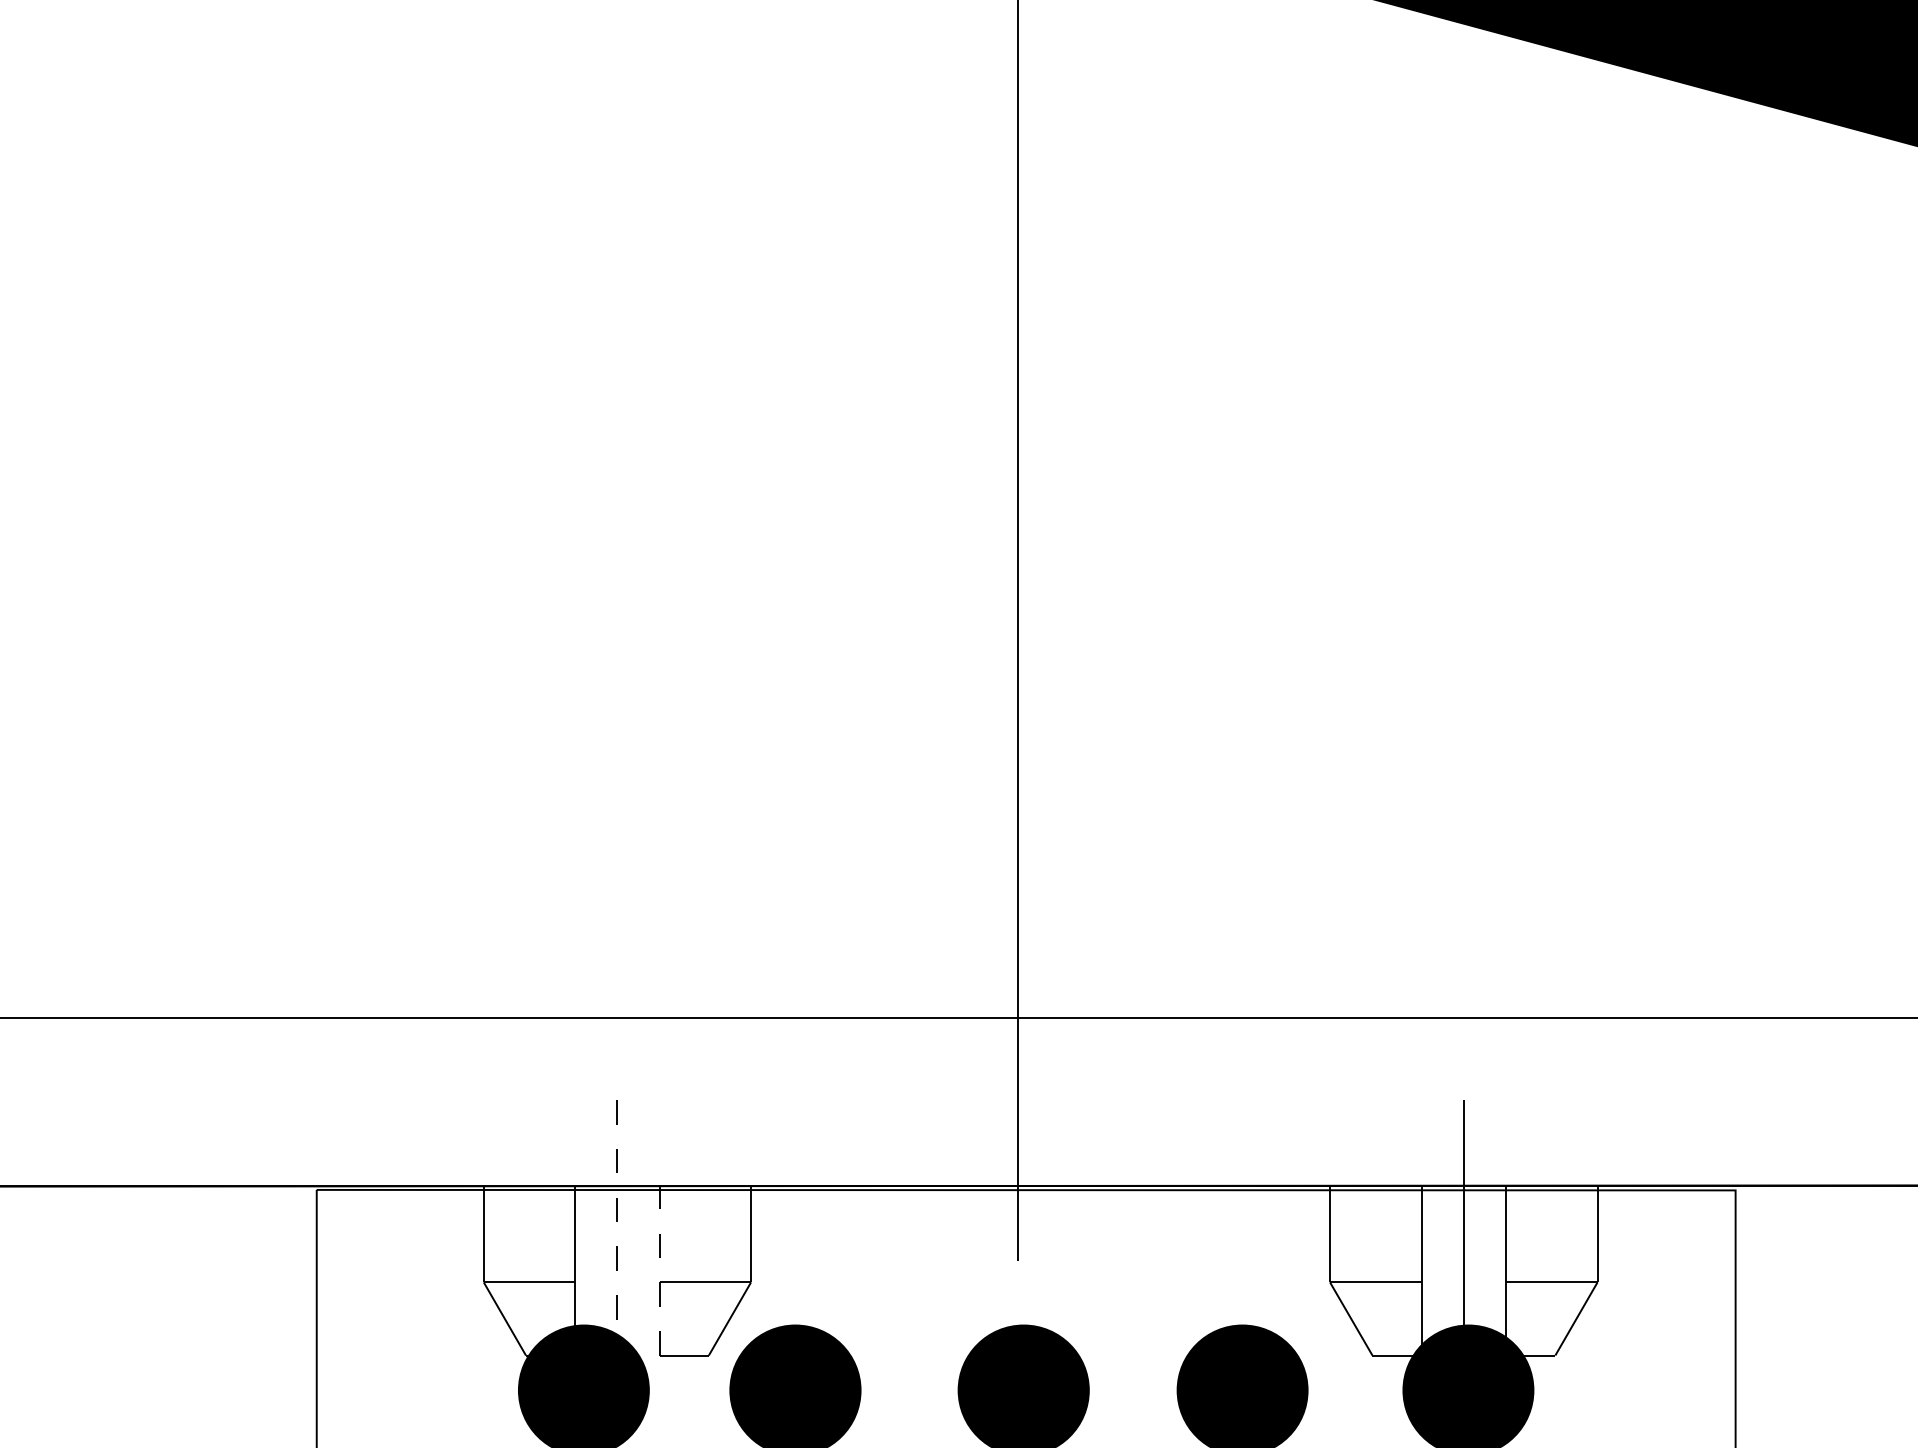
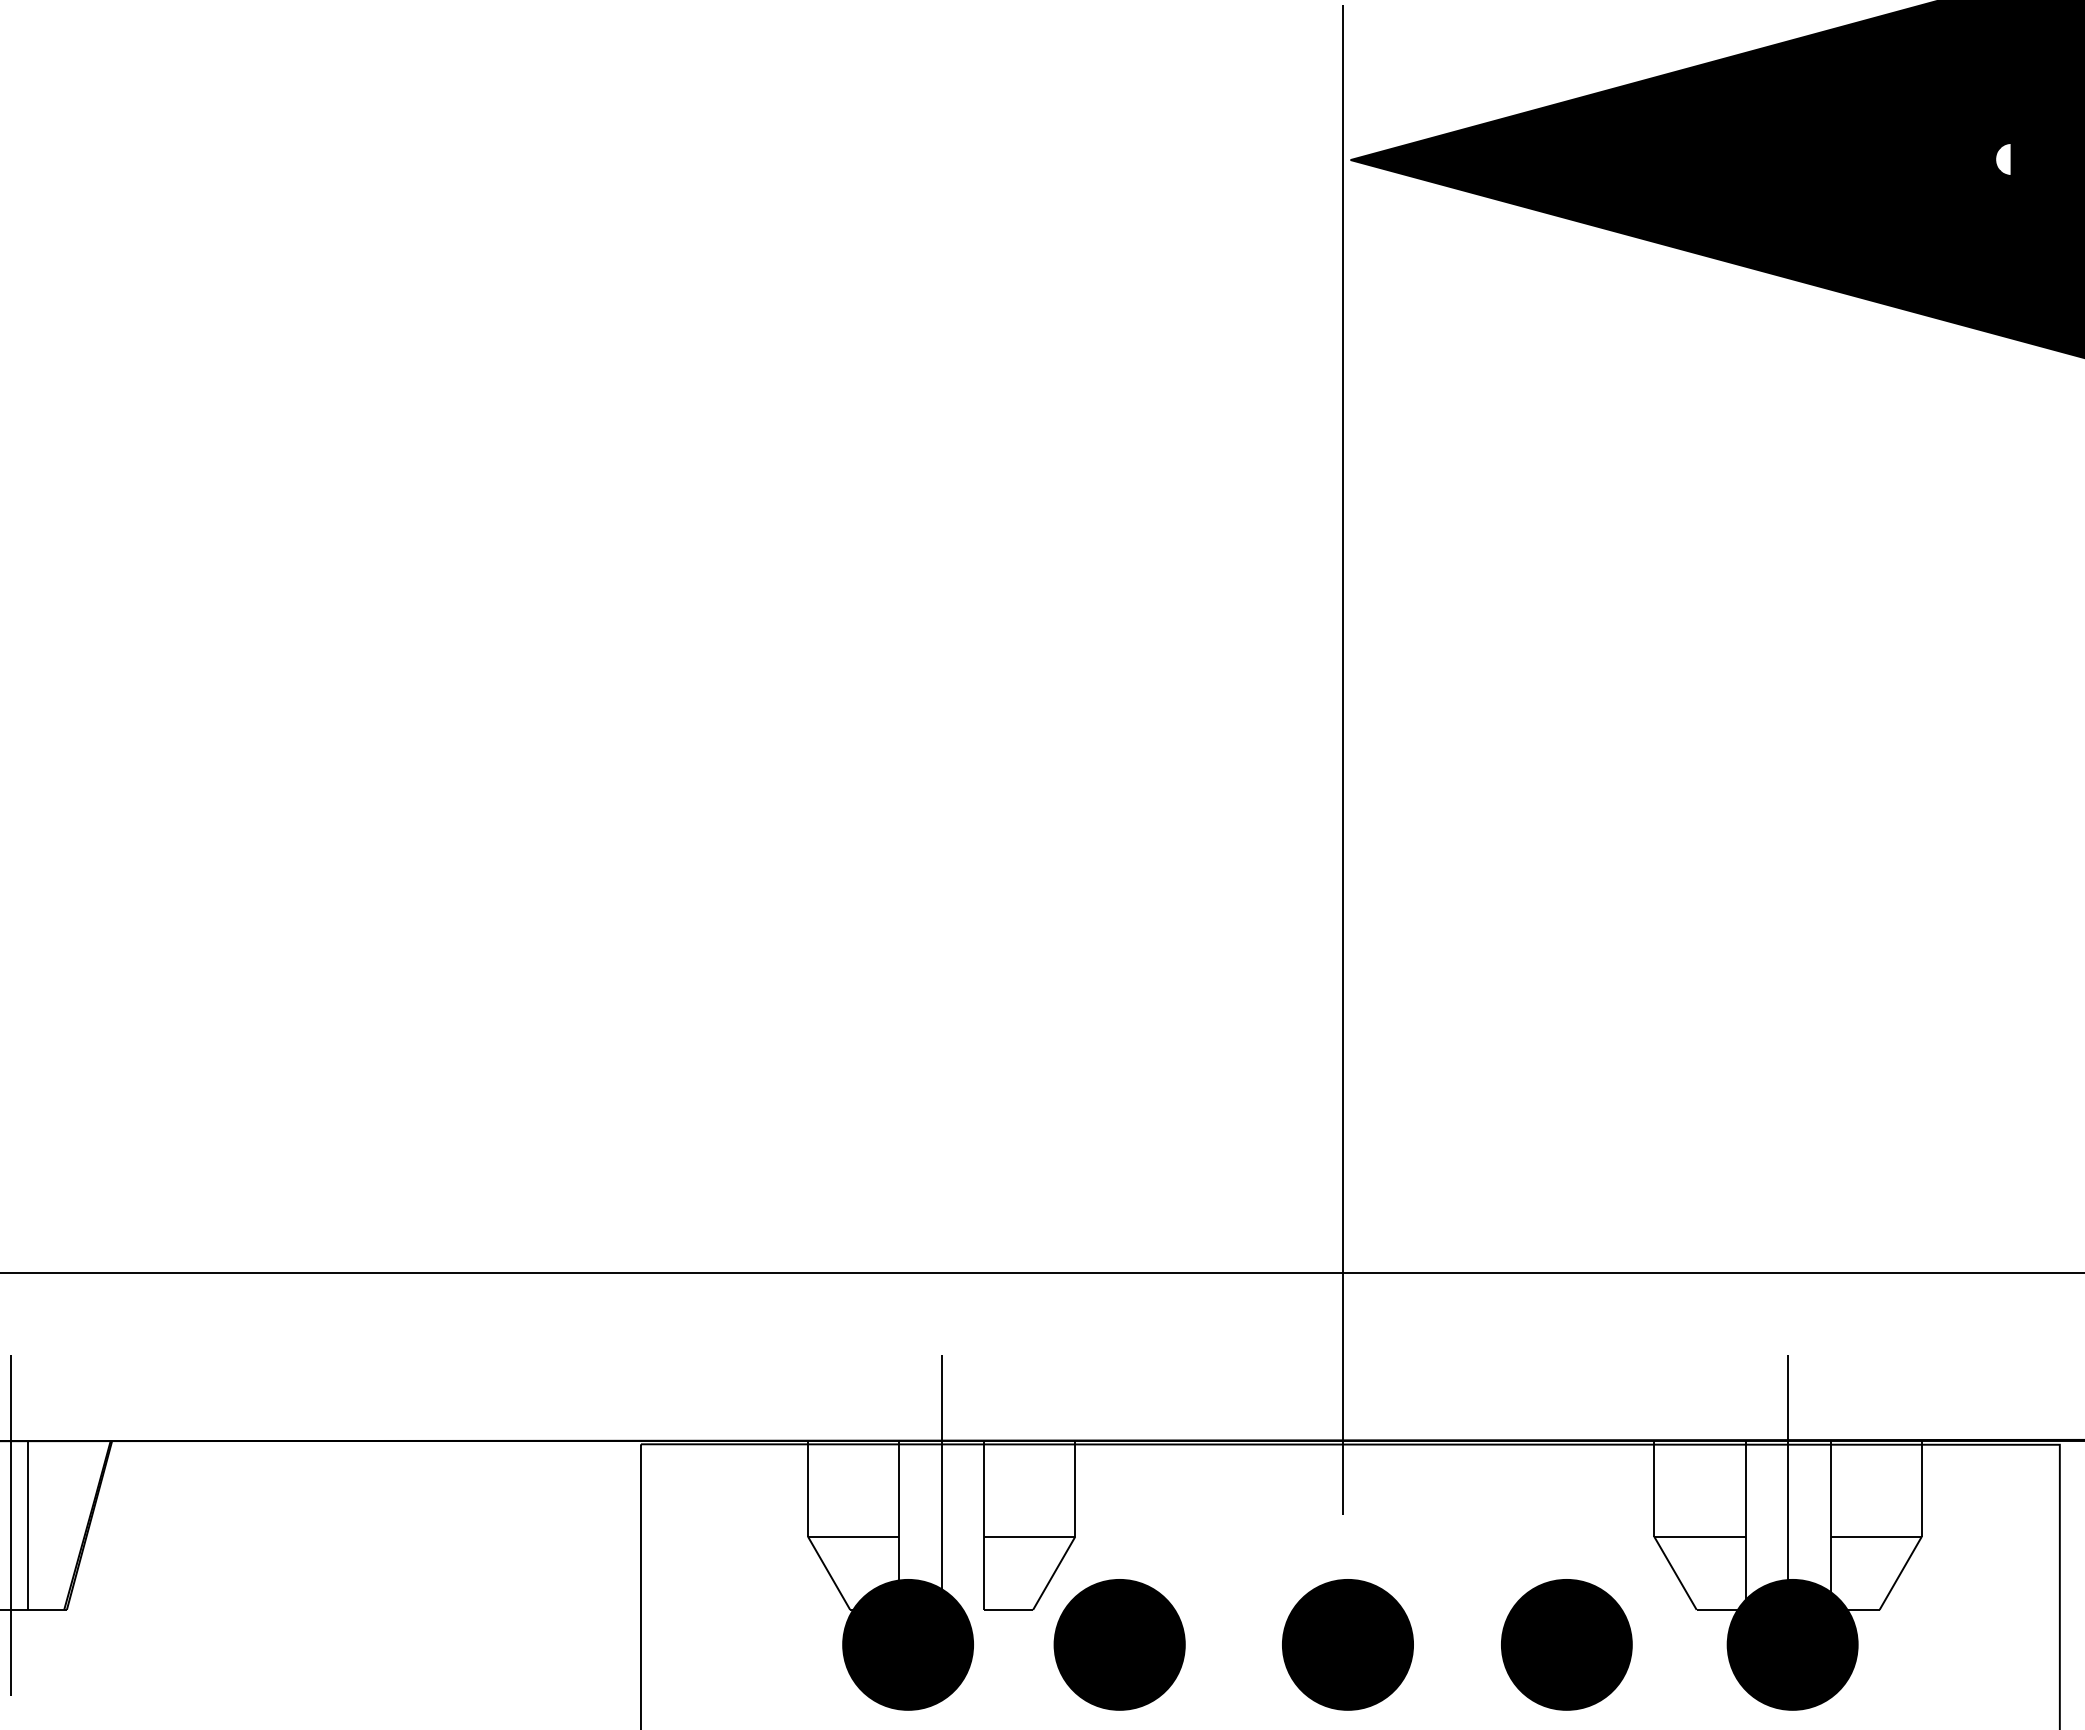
line: (617, 1234) -> (941, 1488), dashed -> solid
line: (659, 1271) -> (983, 1525), dashed -> solid

